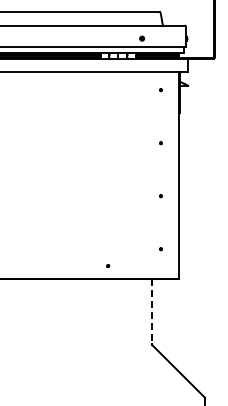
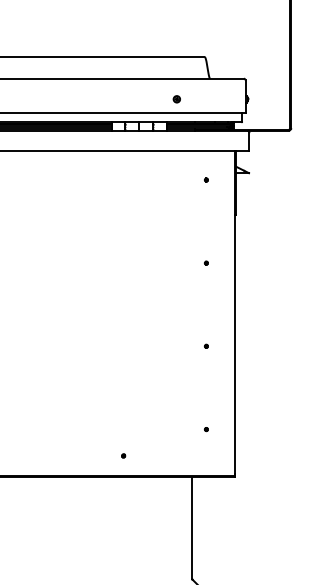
line: (151, 311) -> (191, 527), dashed -> solid

